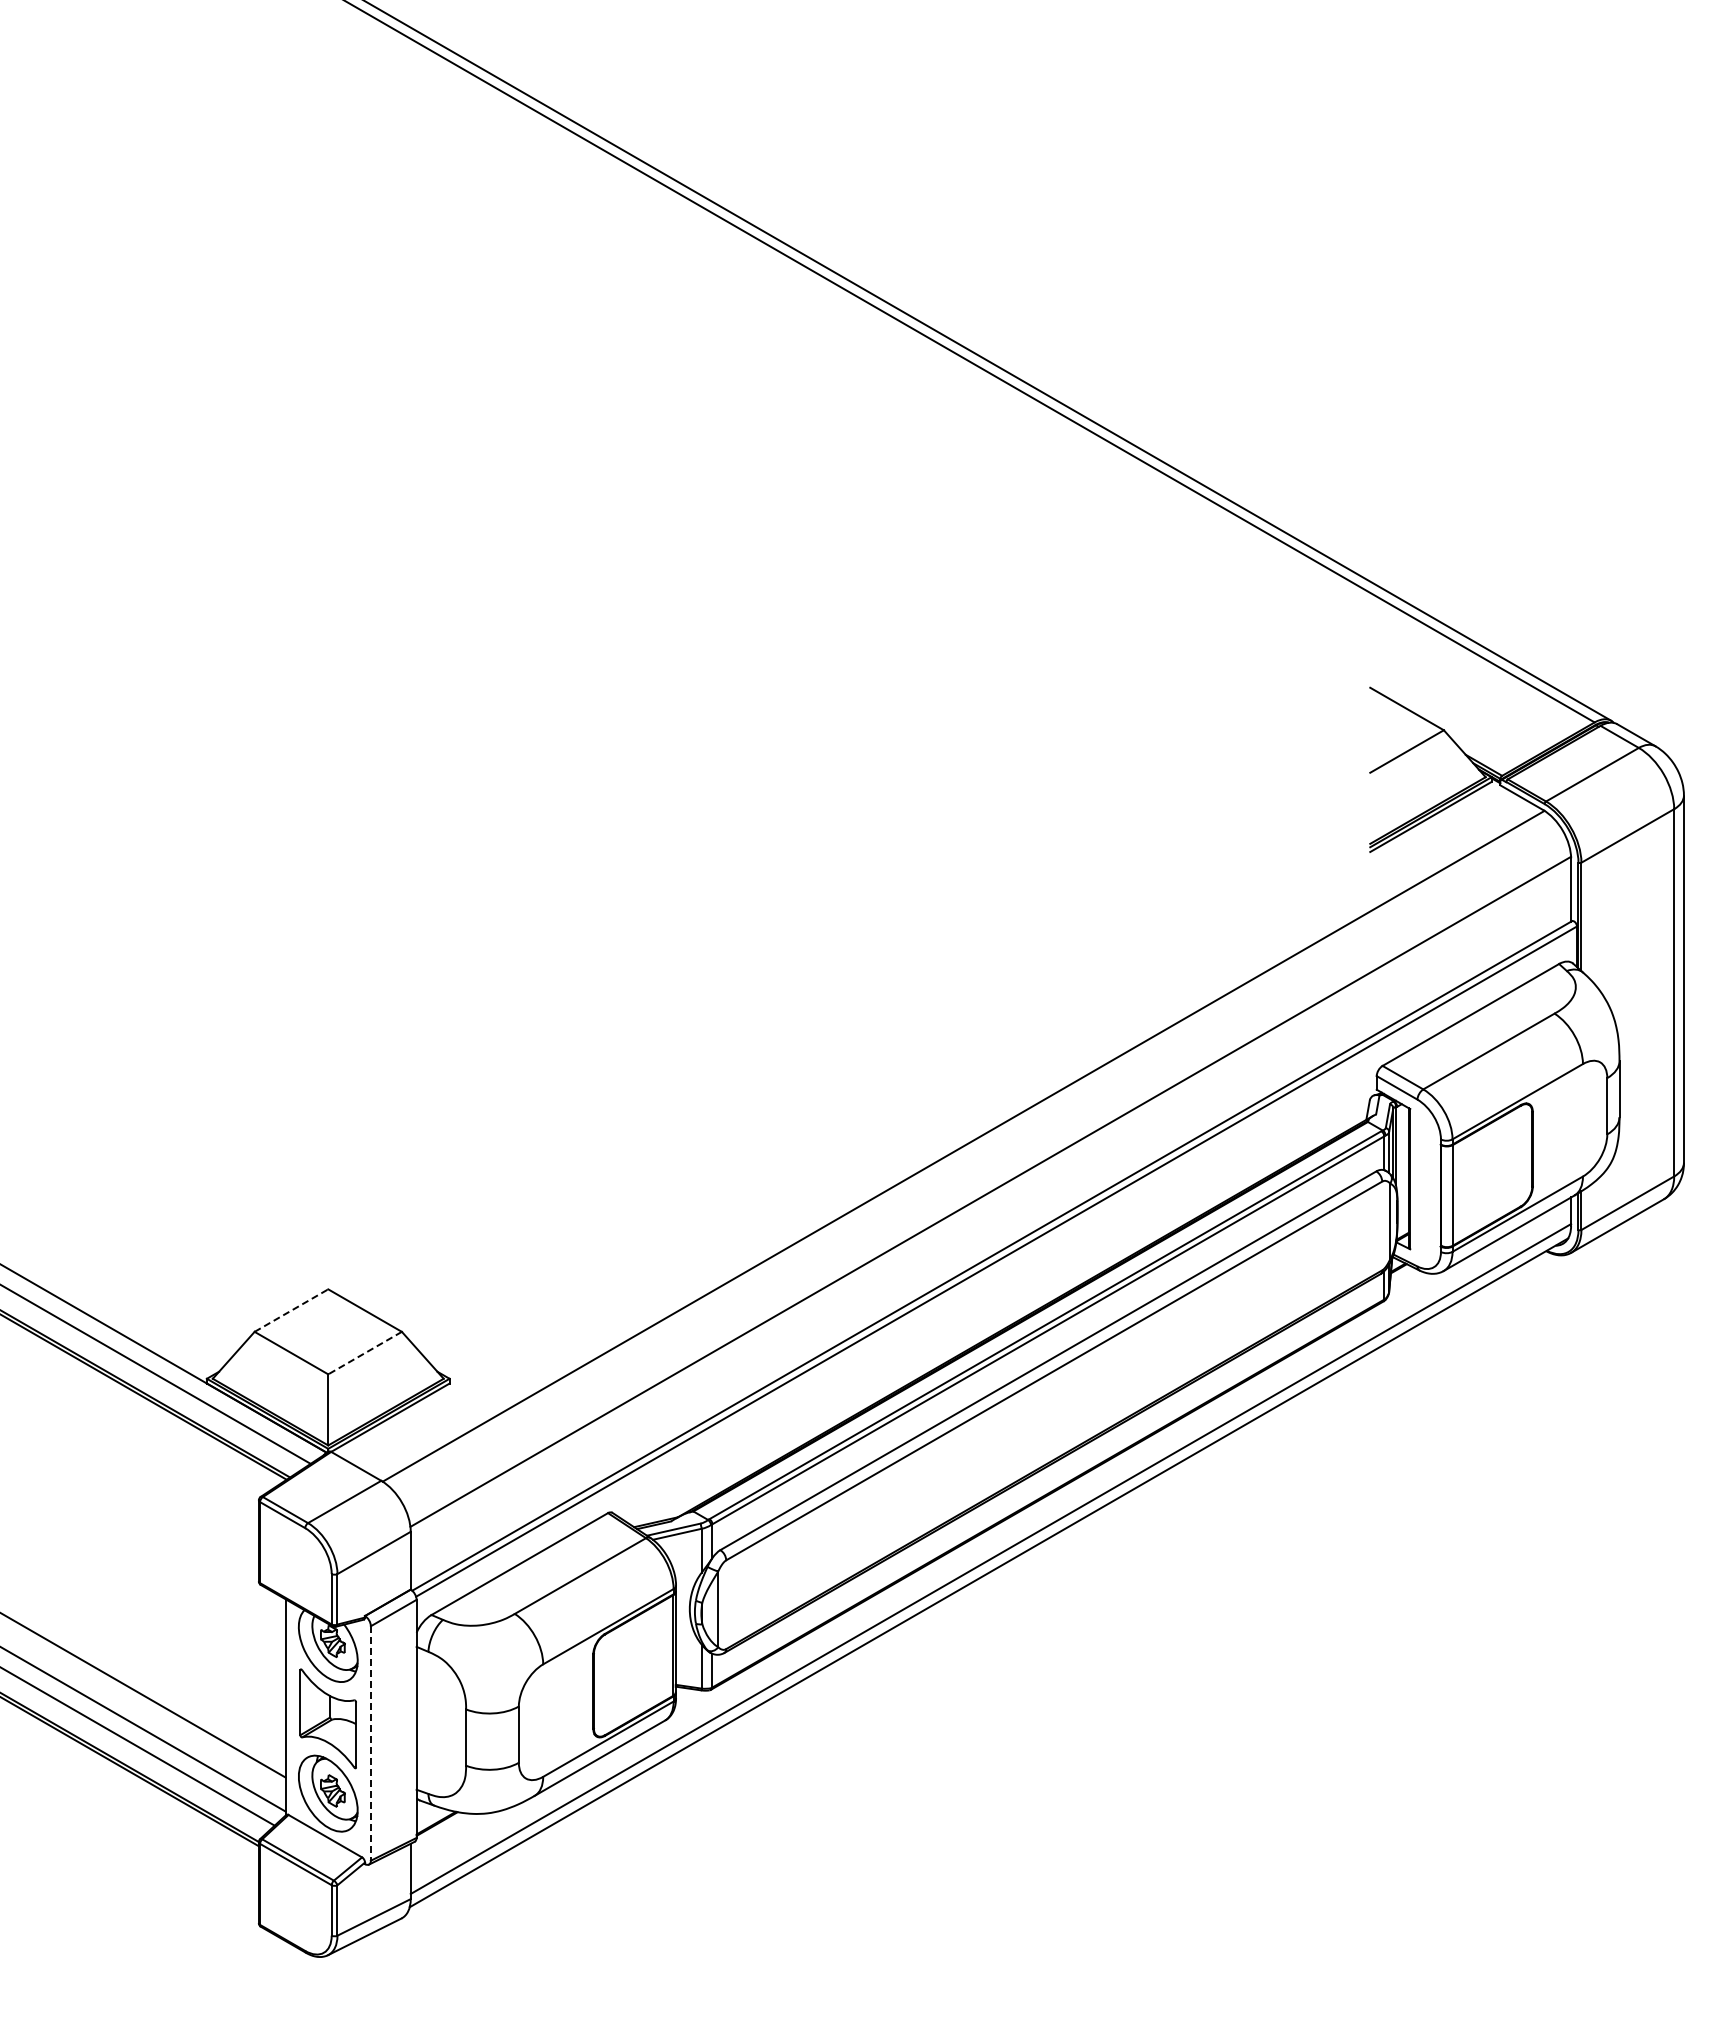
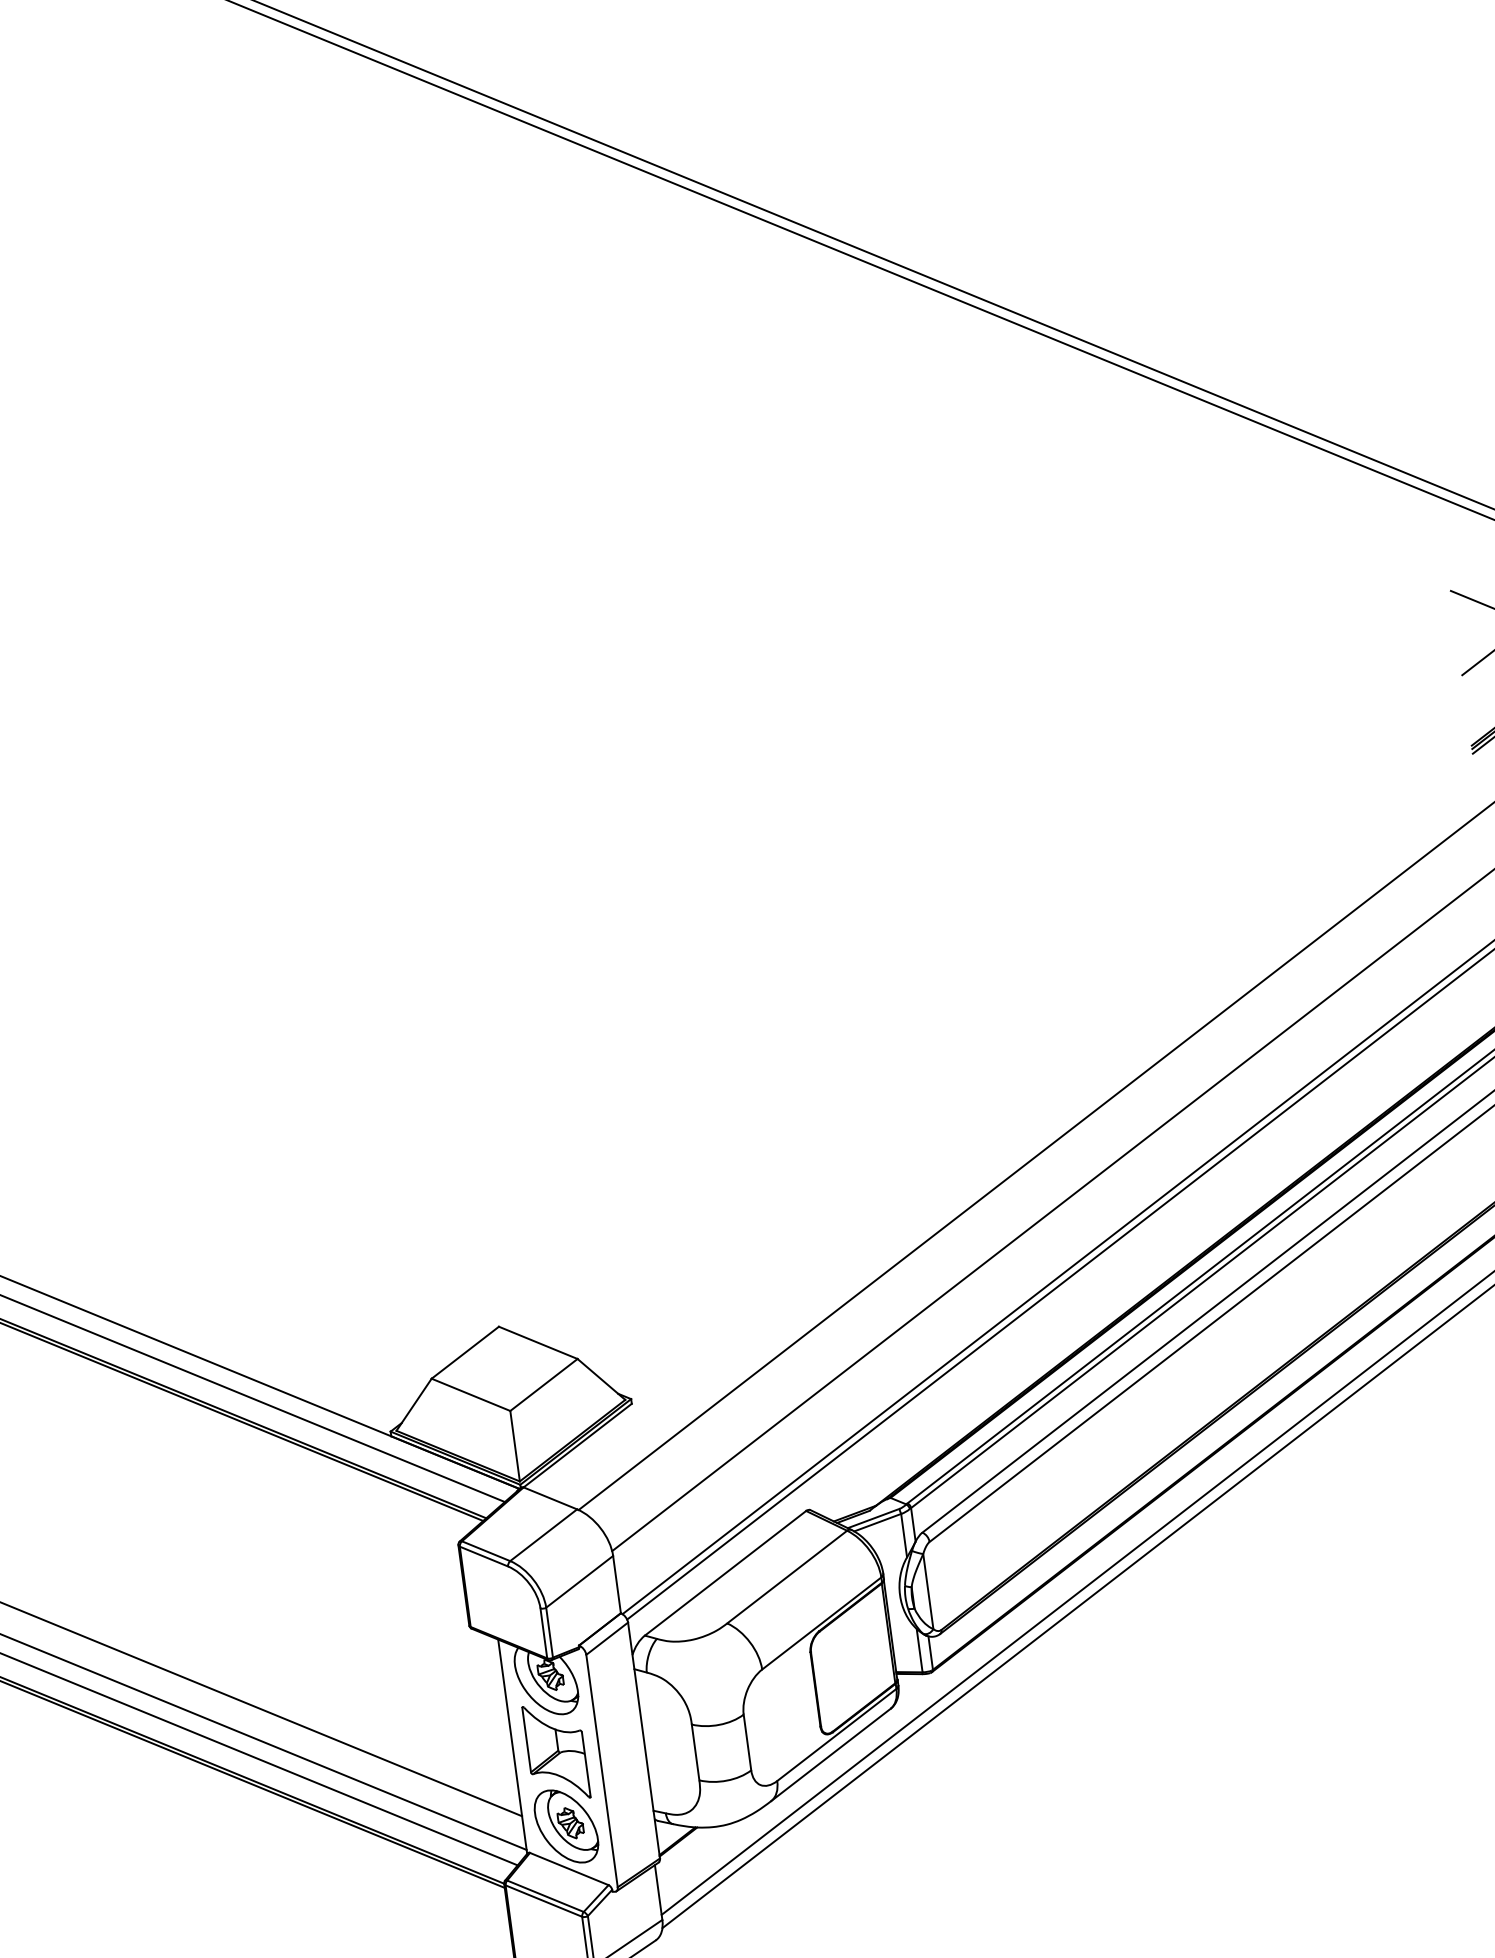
line: (291, 1310) -> (465, 1352), dashed -> solid
line: (365, 1353) -> (544, 1385), dashed -> solid
line: (370, 1743) -> (601, 1771), dashed -> solid

